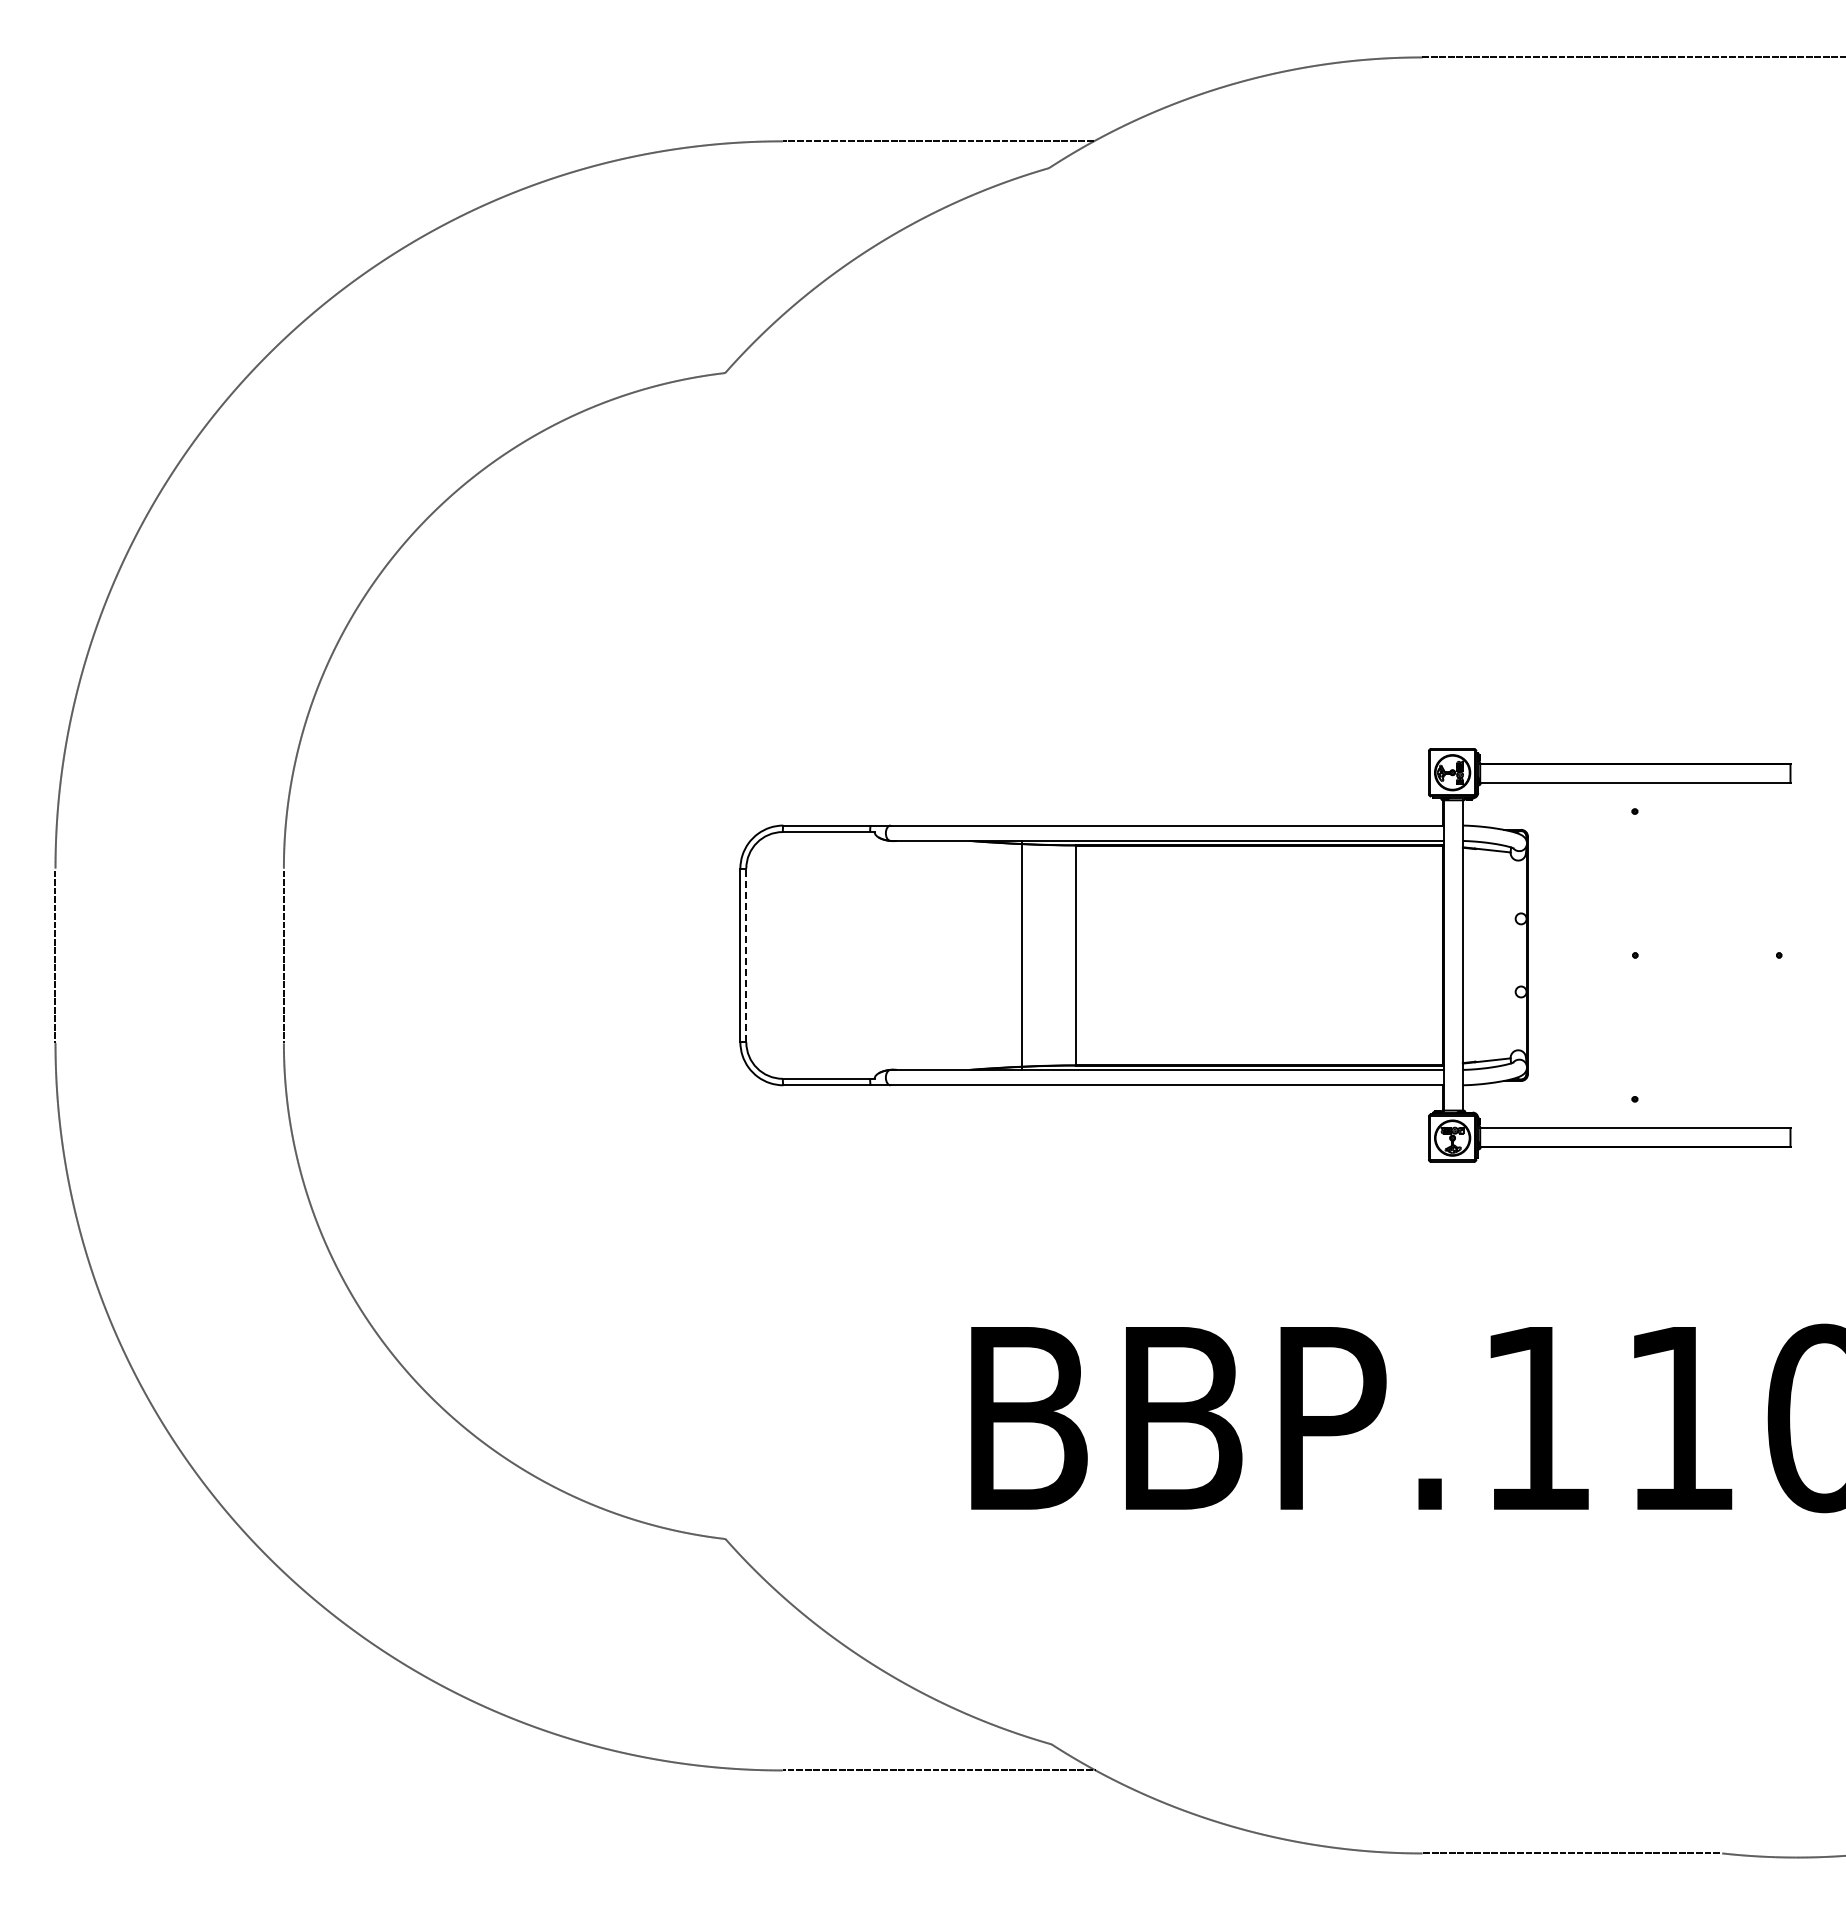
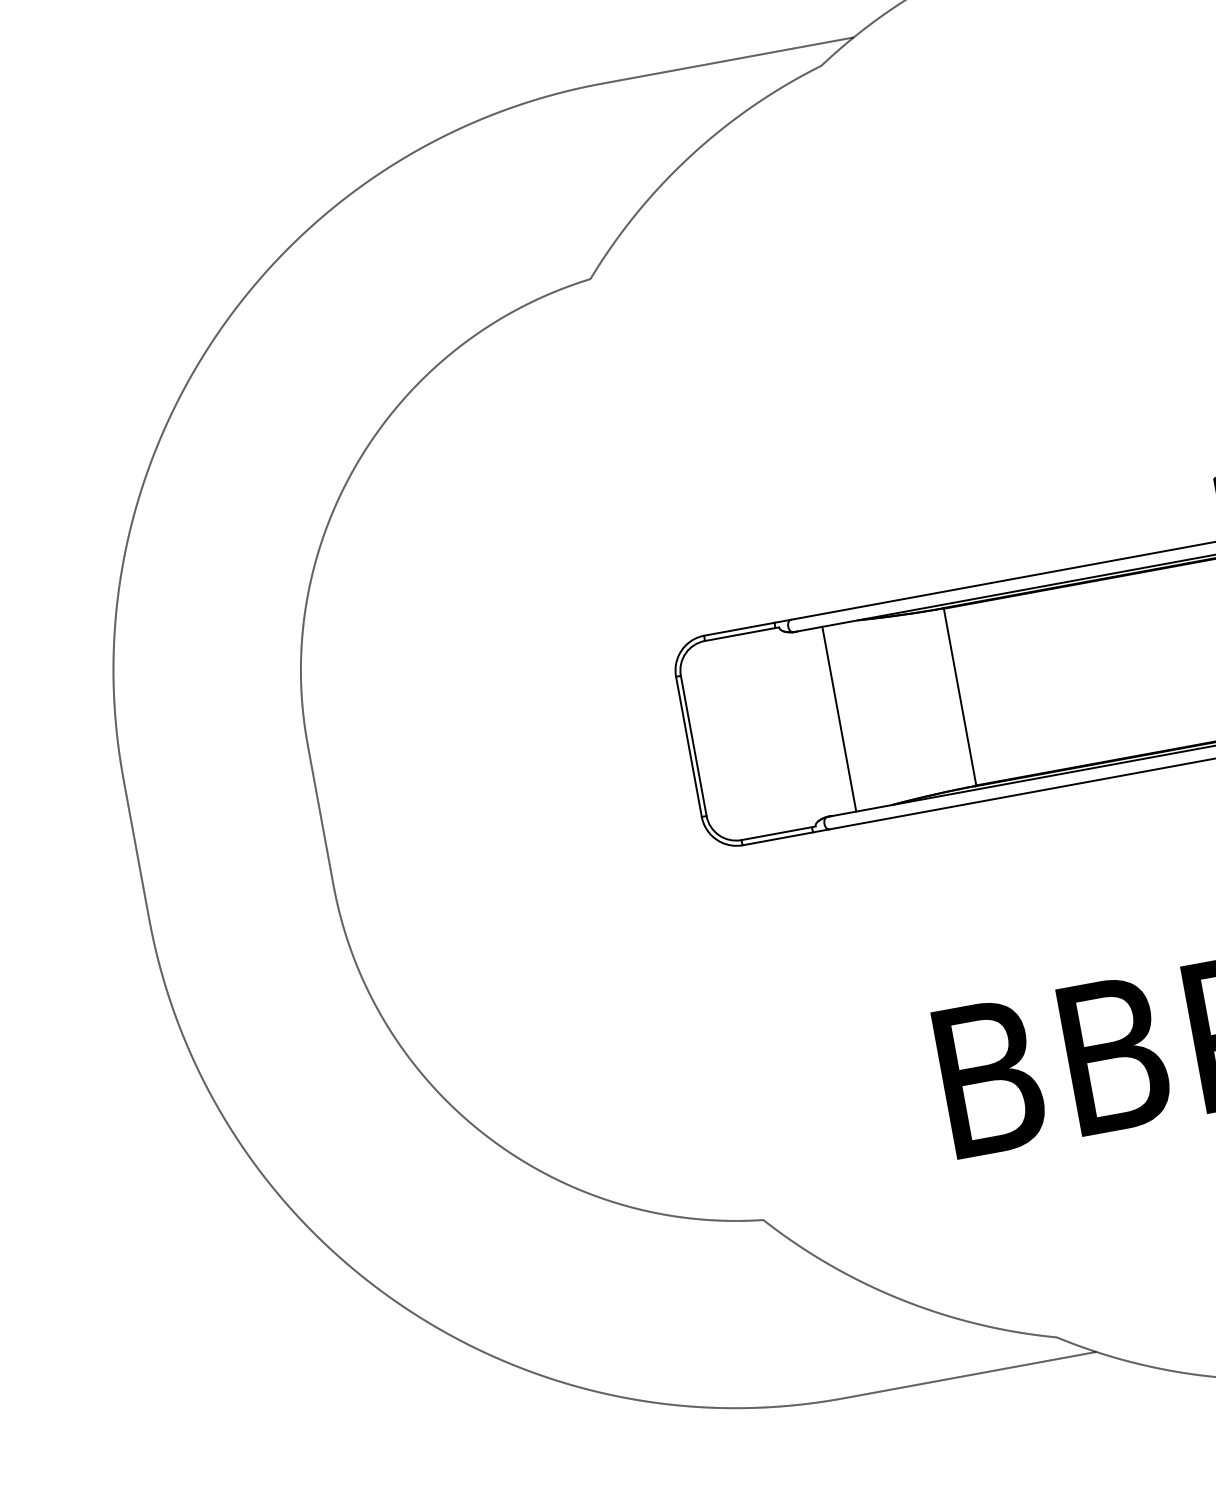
line: (1021, 954) -> (839, 718), moved
line: (746, 955) -> (693, 745), dashed -> solid

